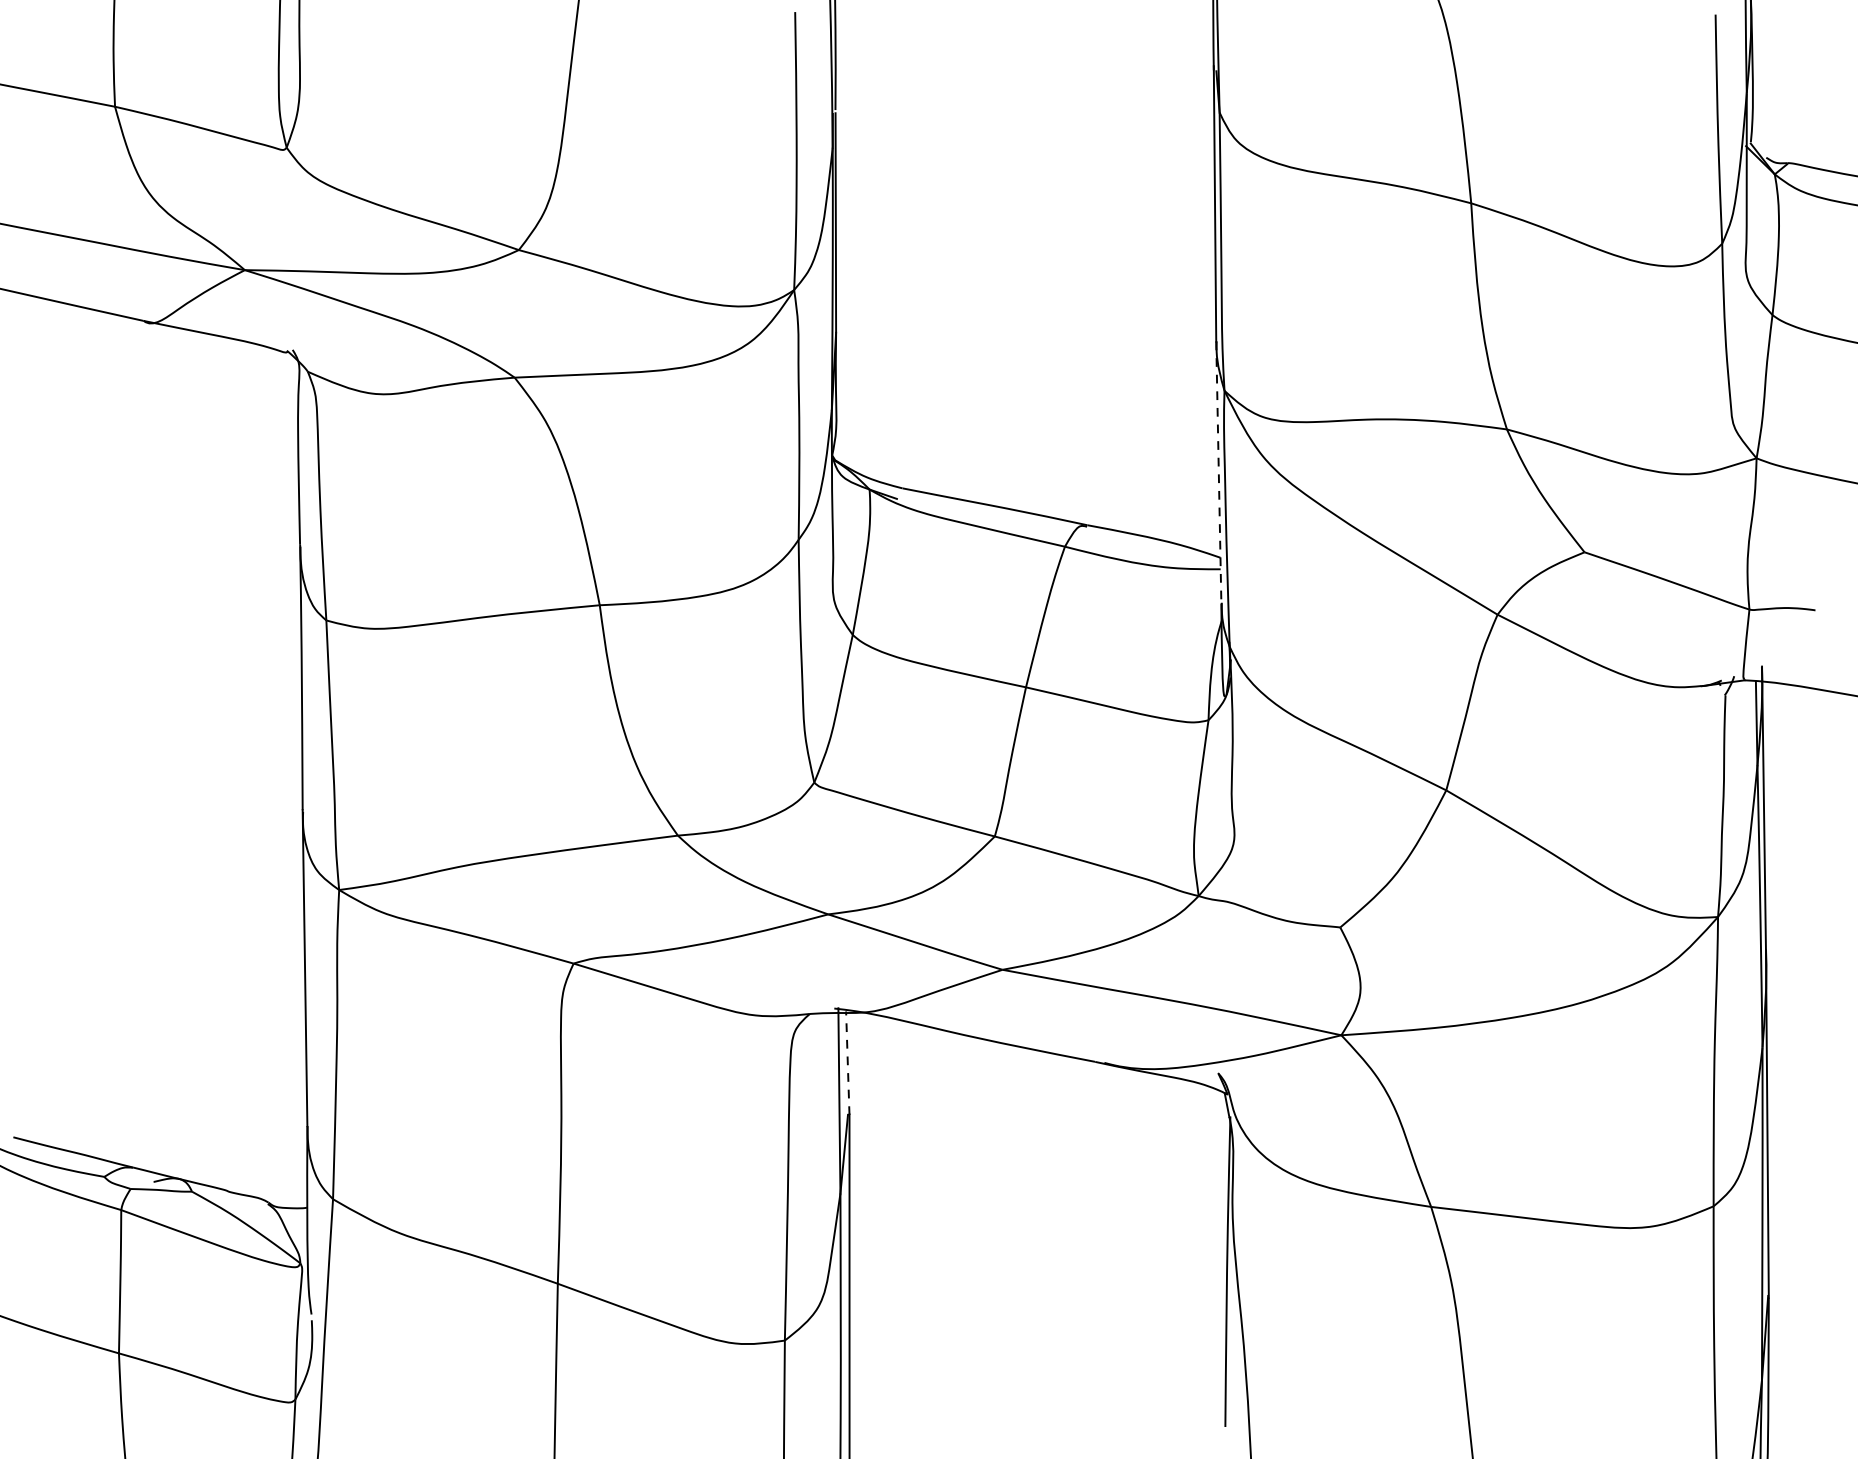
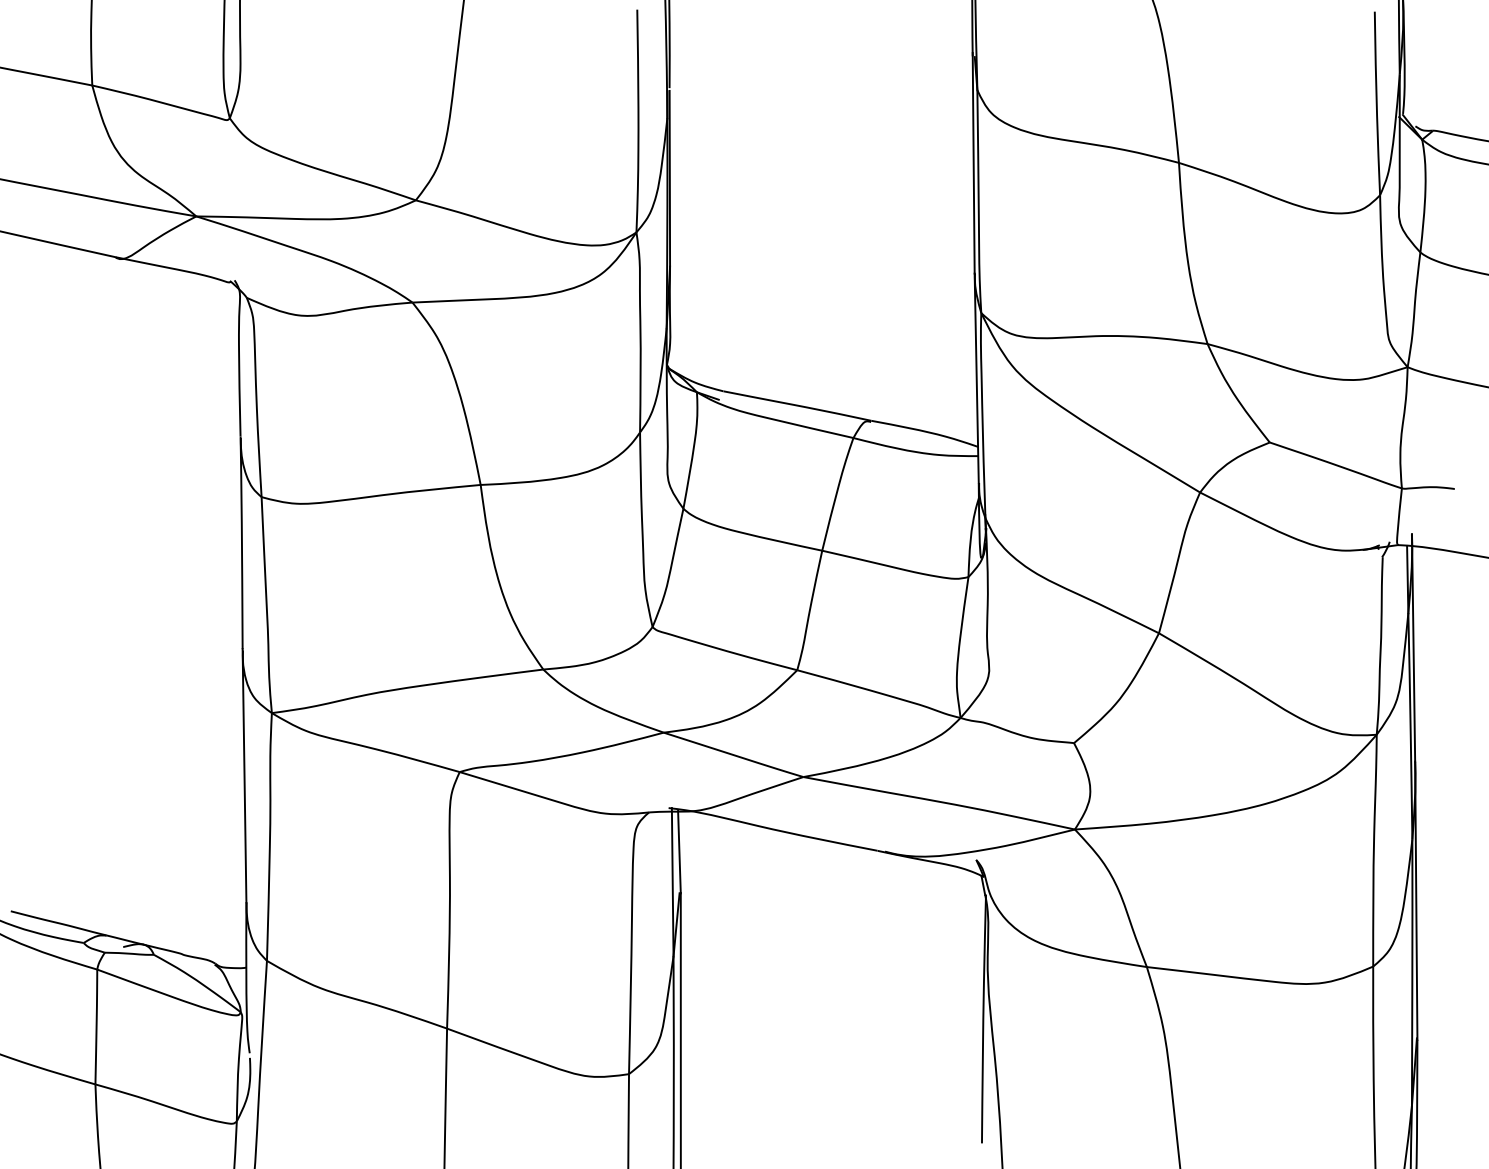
line: (1218, 472) -> (976, 378), dashed -> solid
line: (847, 1062) -> (679, 851), dashed -> solid

